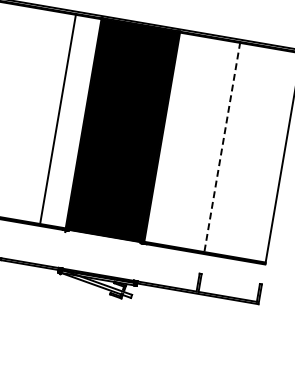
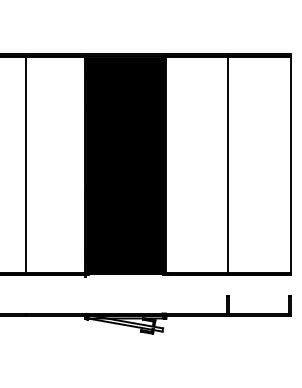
line: (57, 119) -> (25, 165), moved
line: (222, 147) -> (228, 165), dashed -> solid

